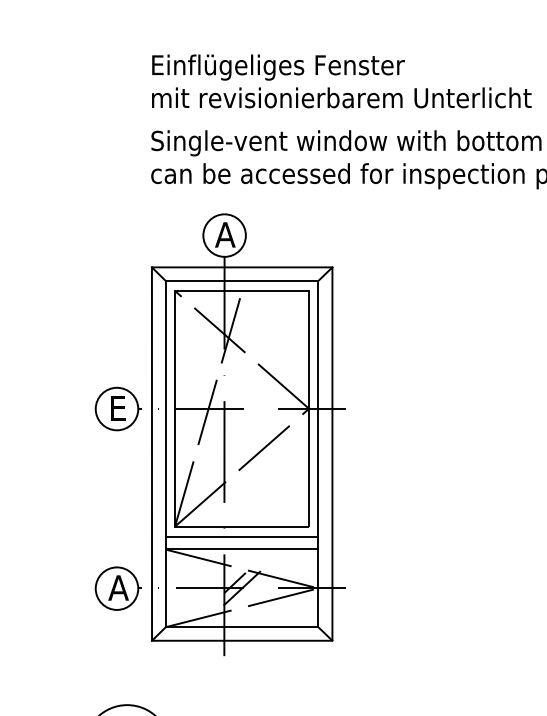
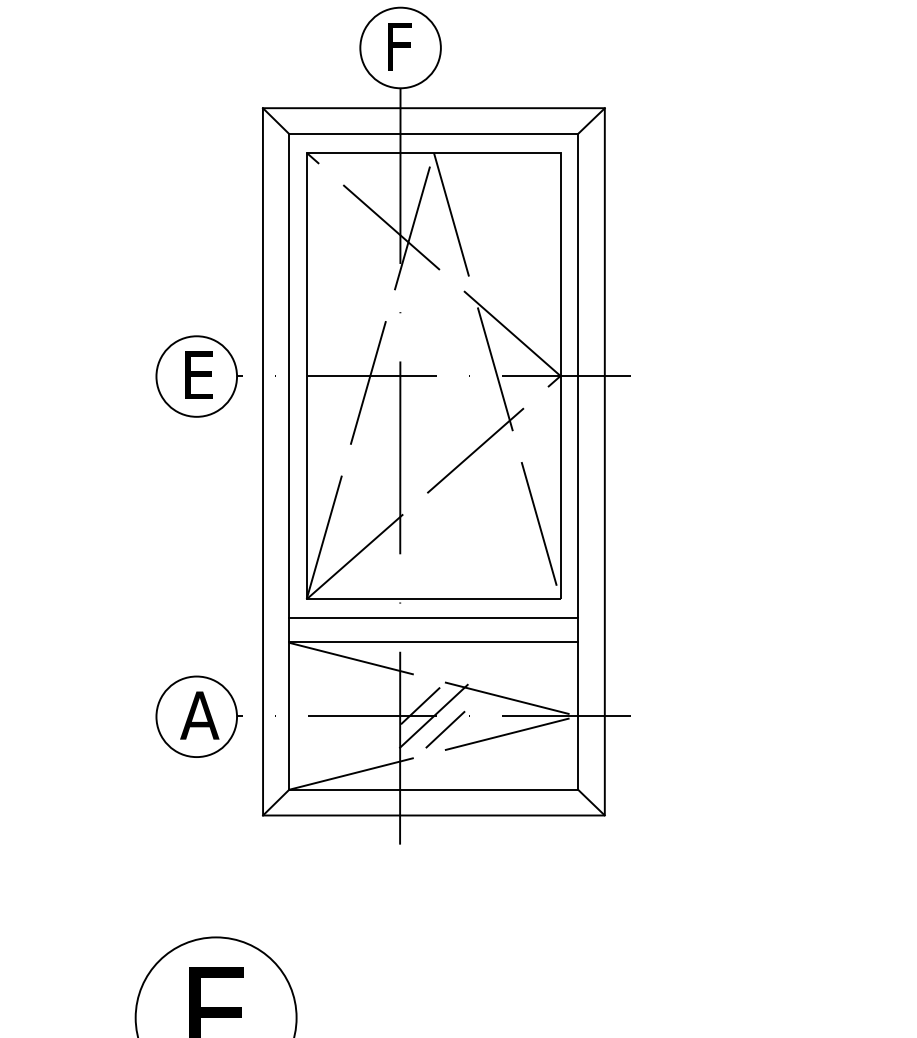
text: (225, 234) -> (402, 45), A -> F
line: (275, 408) -> (496, 375), added
line: (248, 595) -> (445, 729), added

